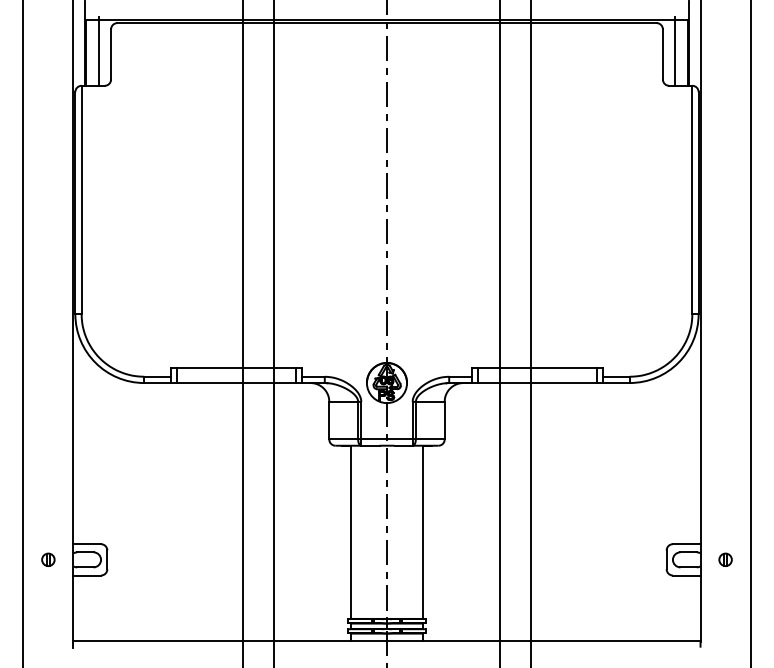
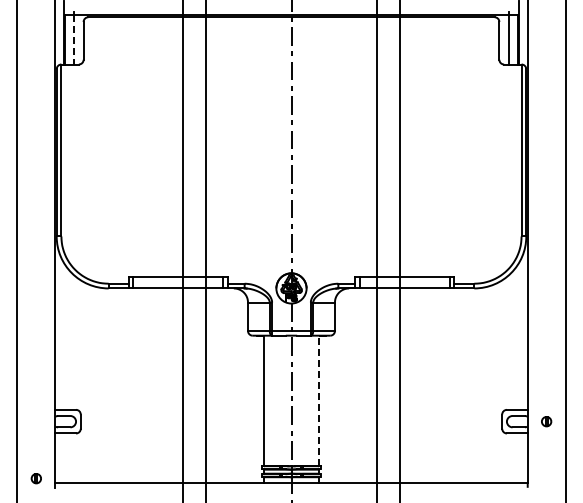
line: (98, 52) -> (74, 39), solid -> dashed
line: (422, 531) -> (318, 400), solid -> dashed
part: (47, 559) -> (35, 478), moved

